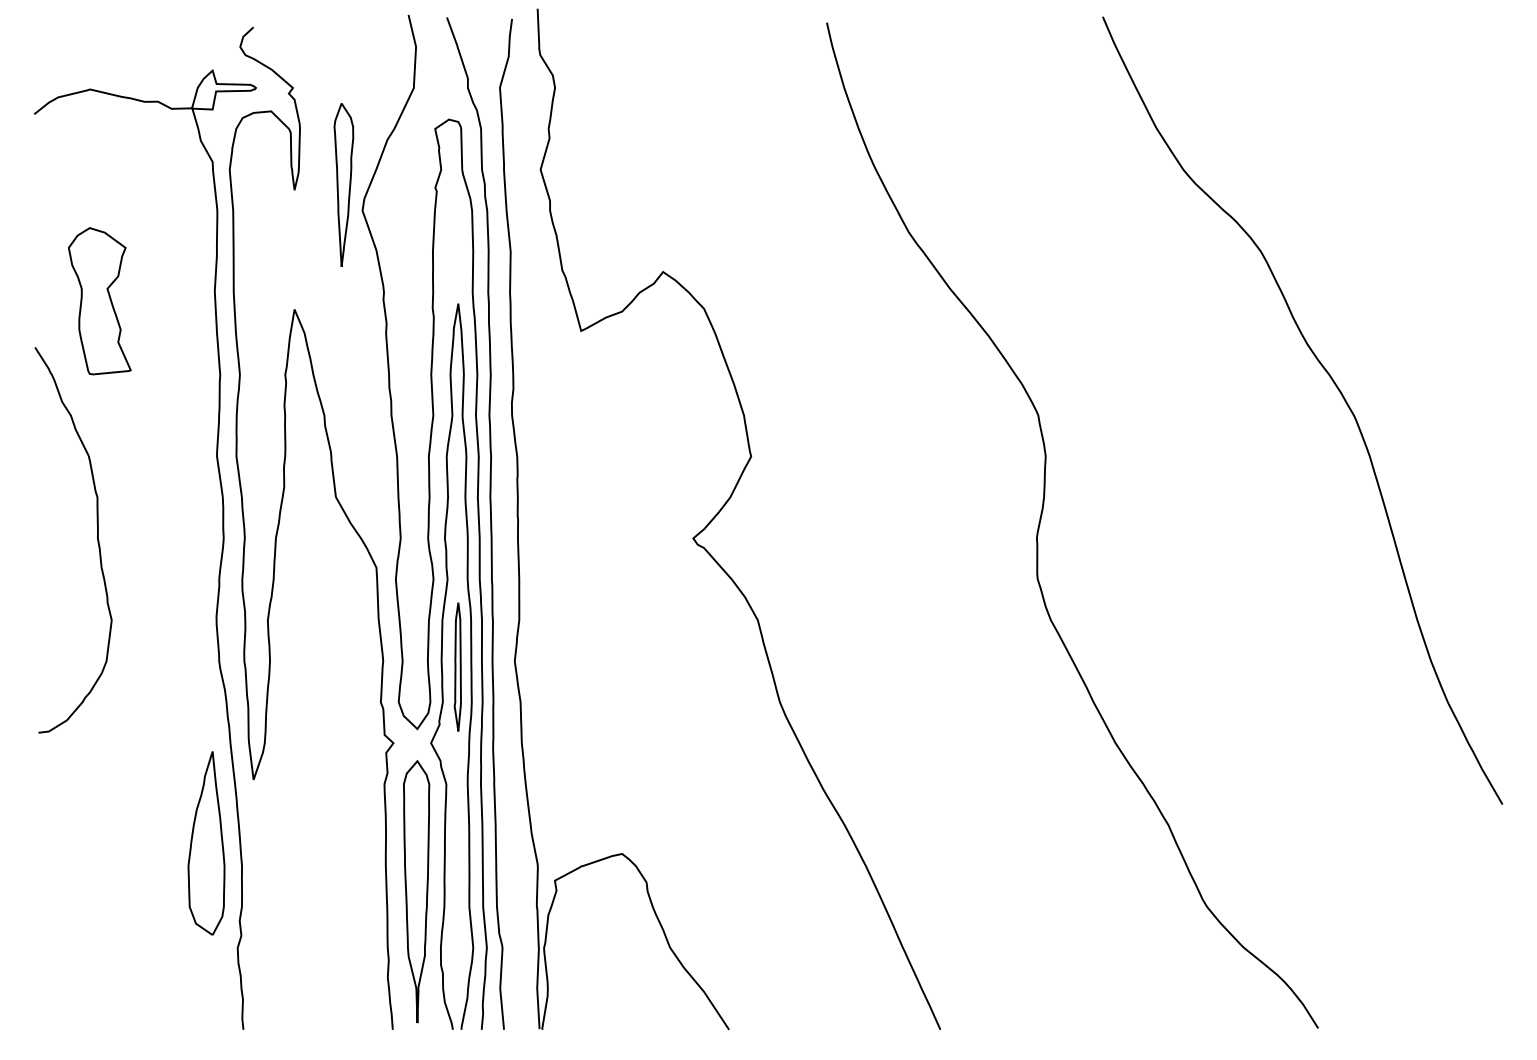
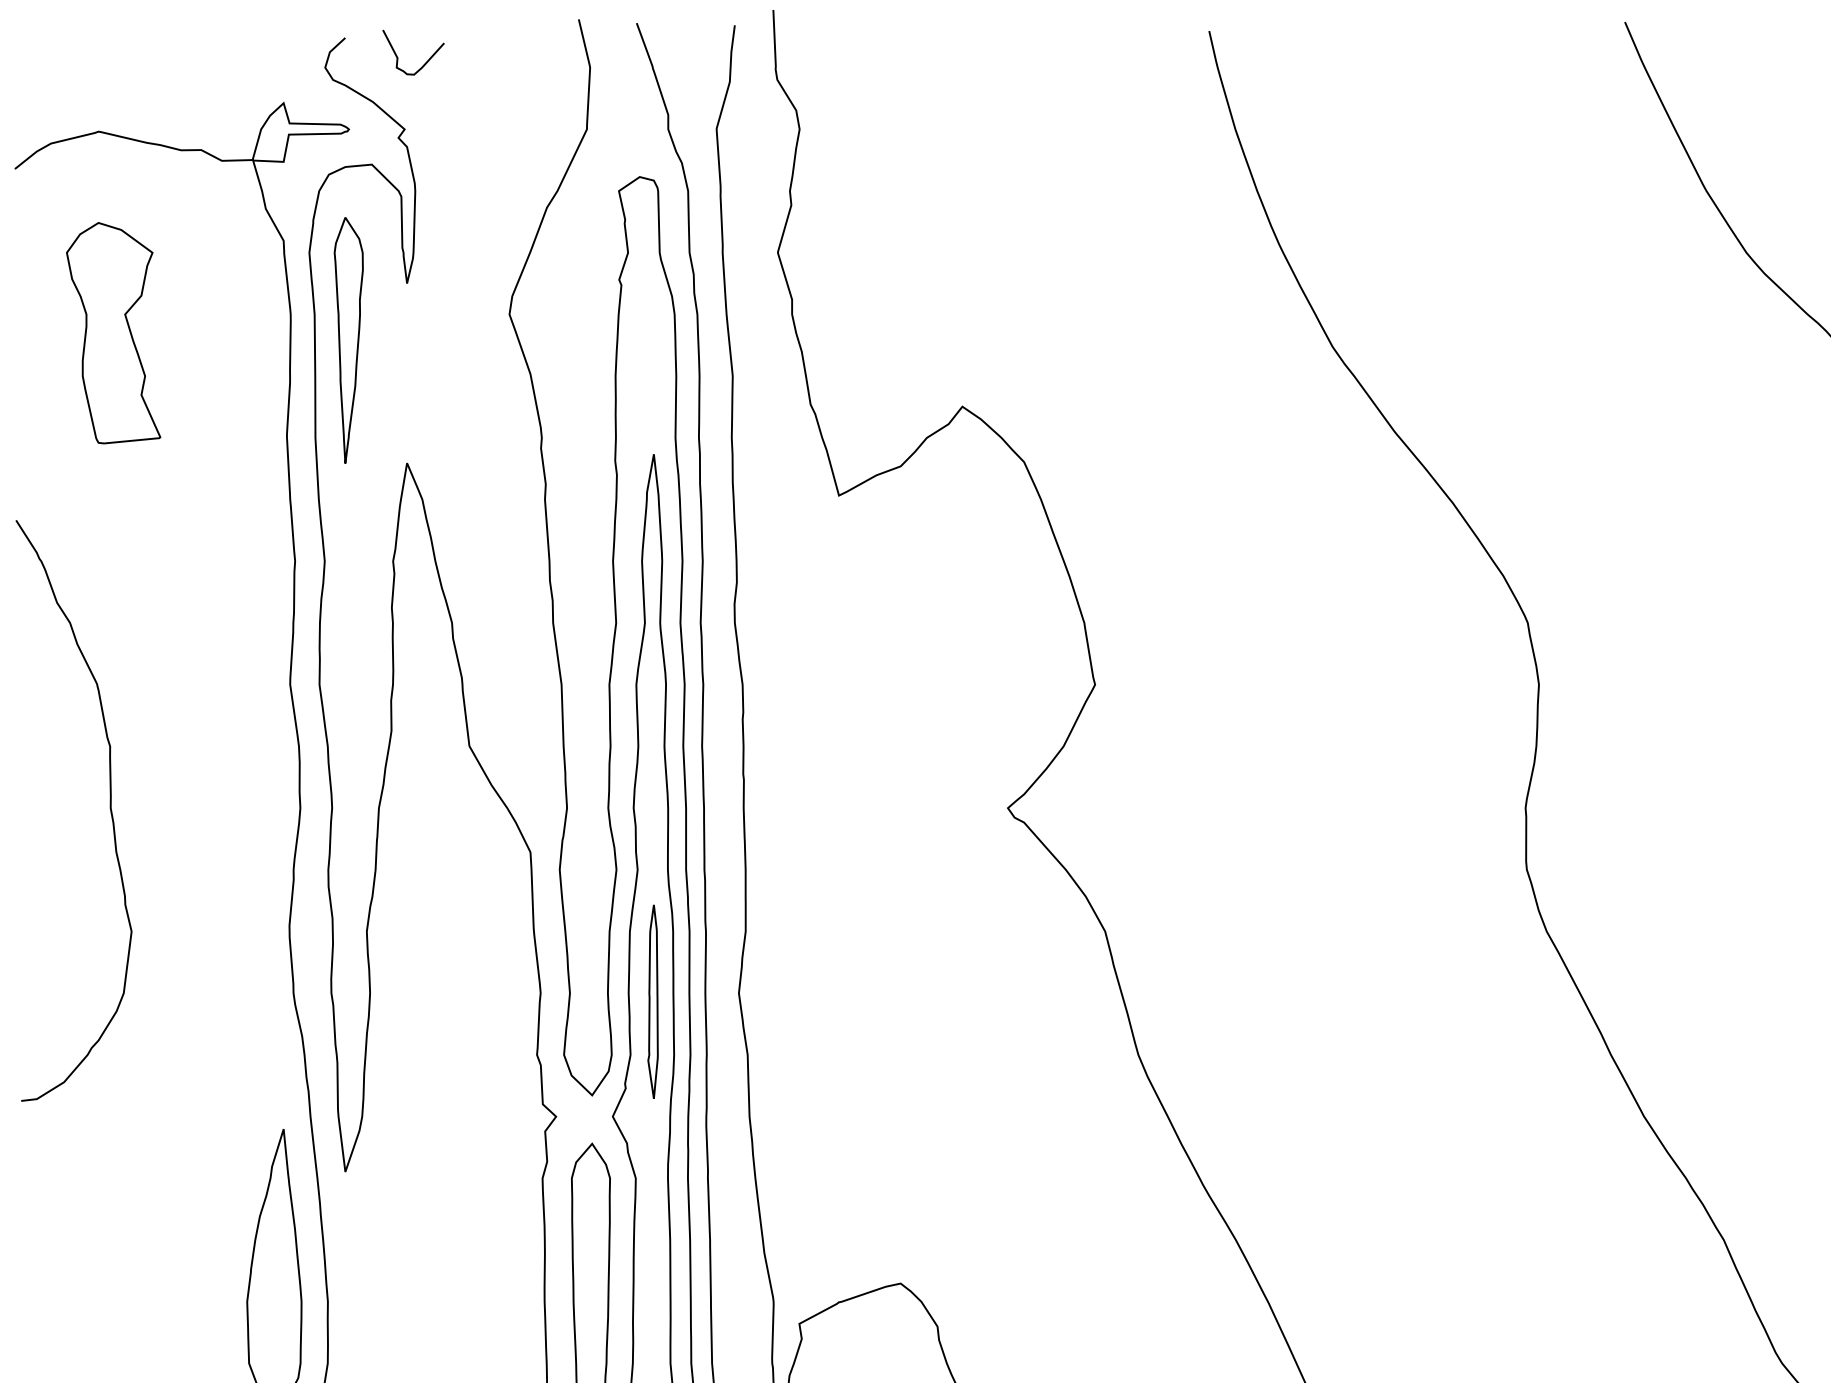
curve: (289, 40) -> (399, 57), added
part: (343, 184) -> (348, 339), moved
part: (99, 301) -> (113, 333), moved

